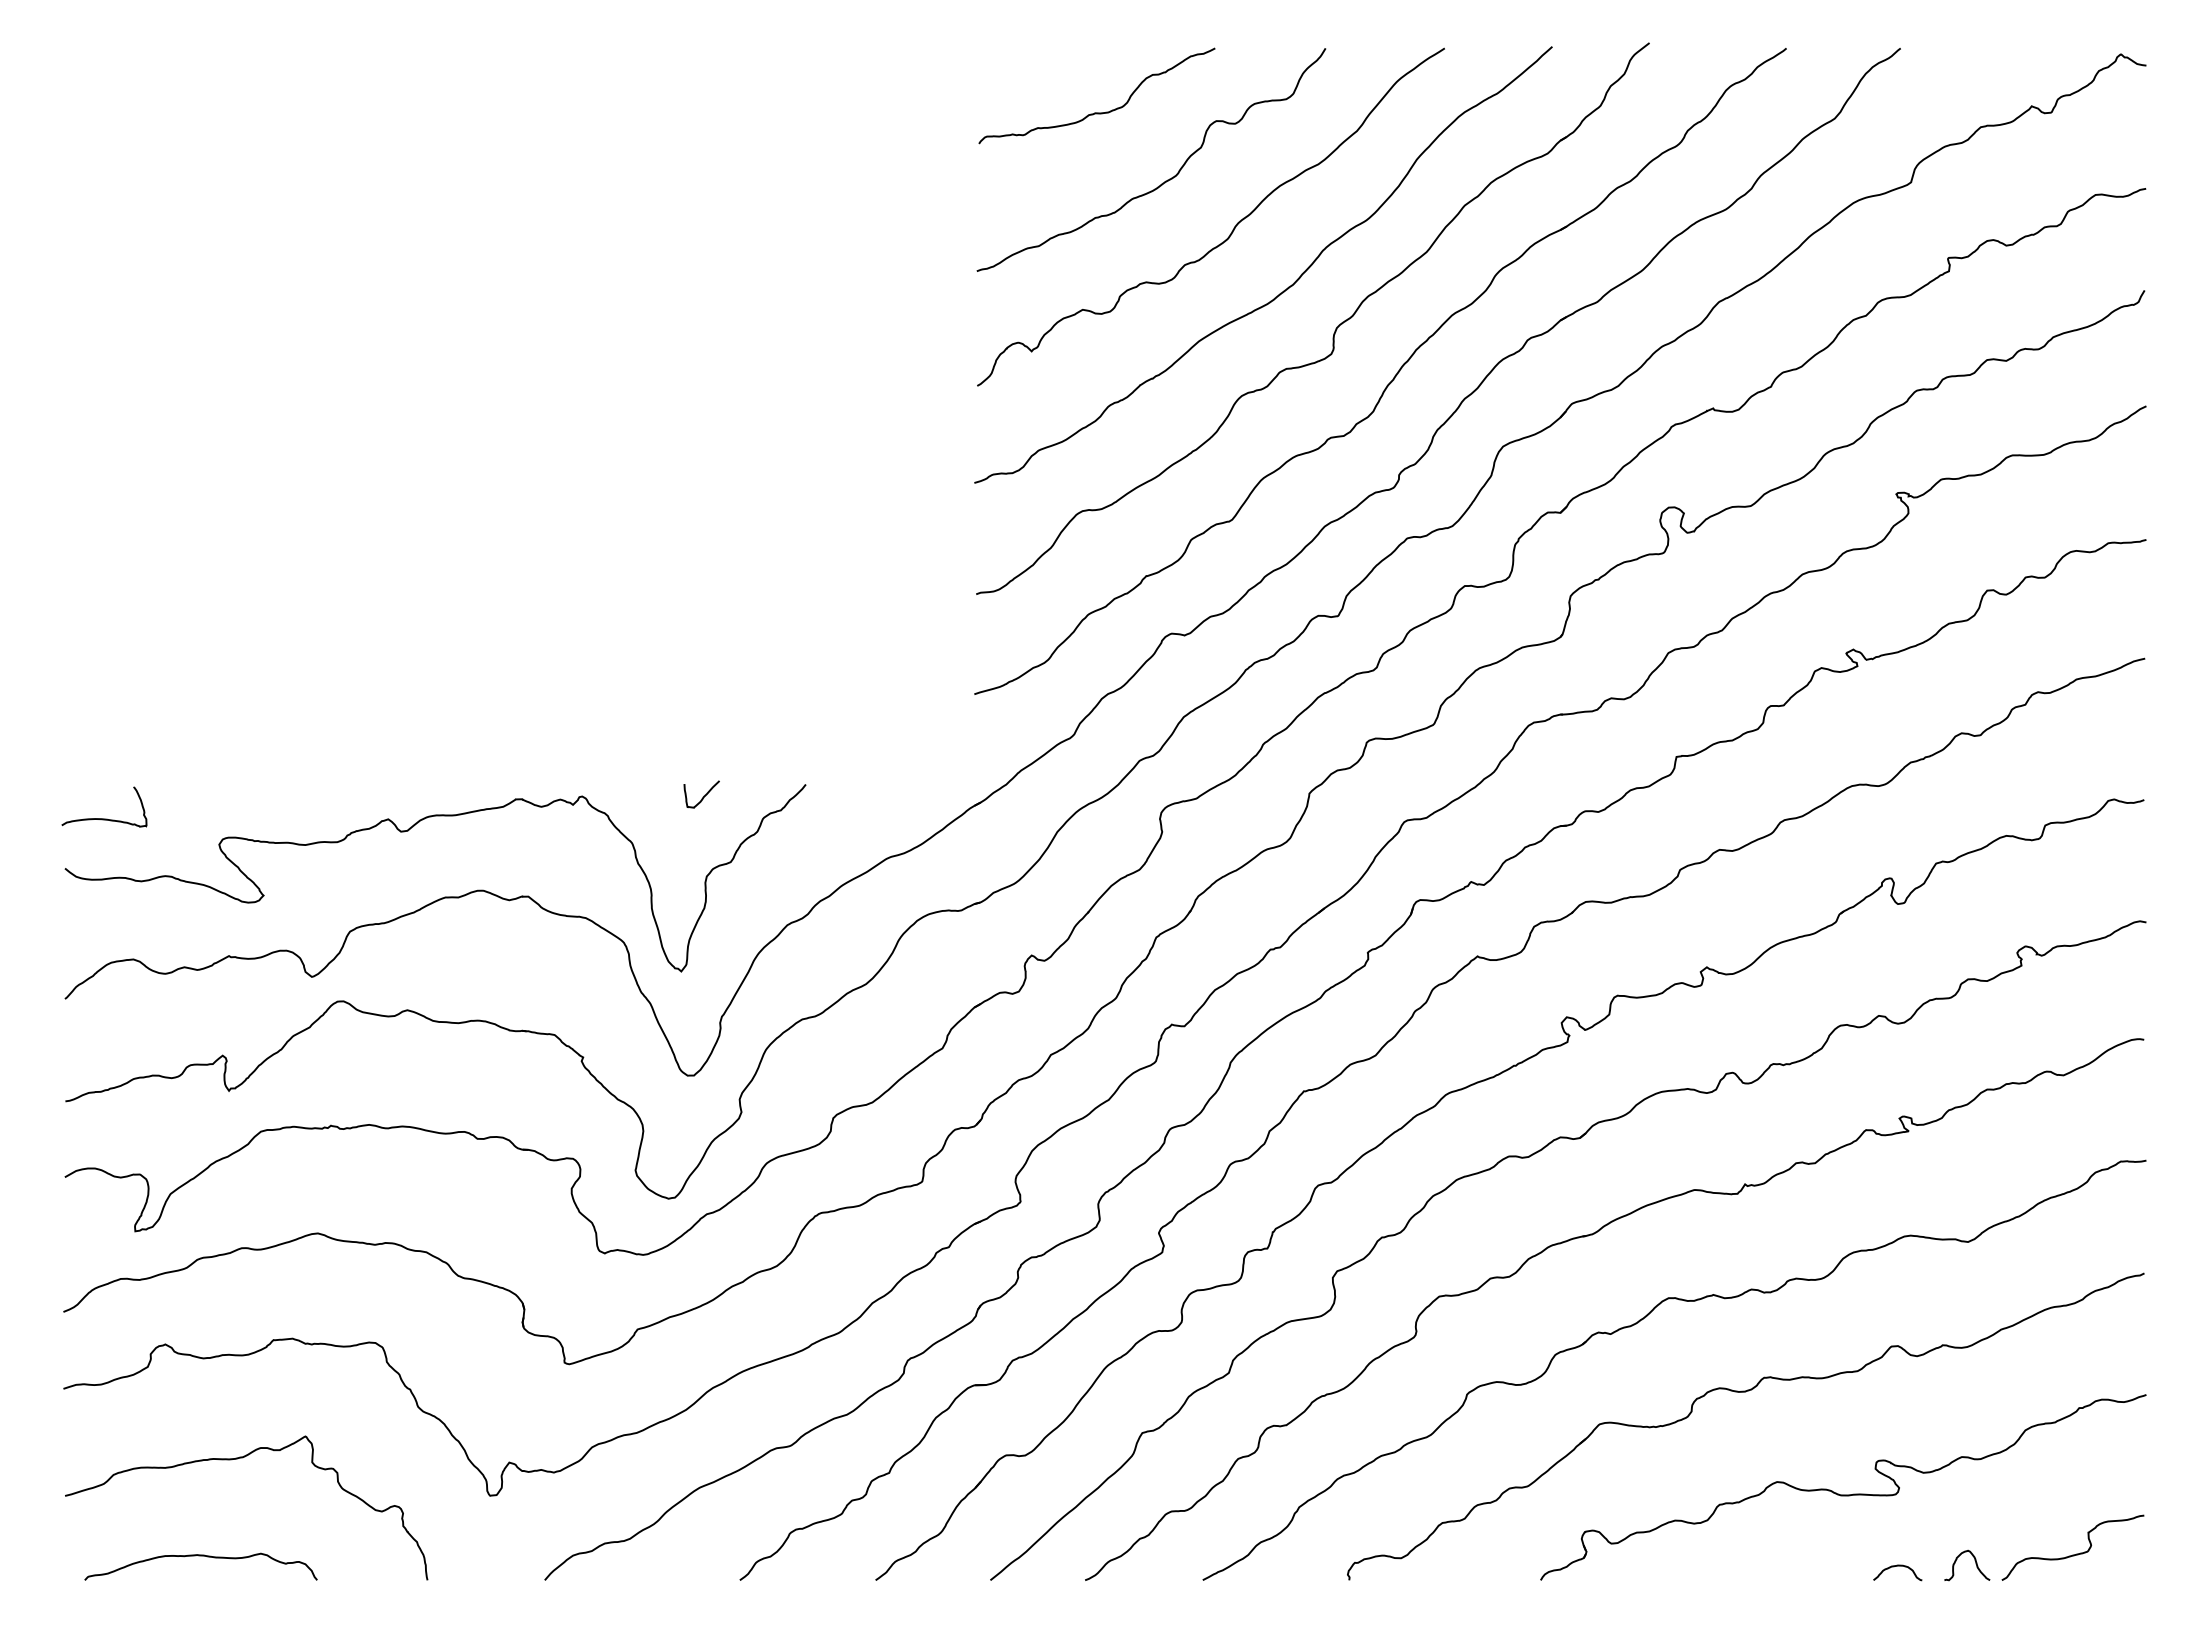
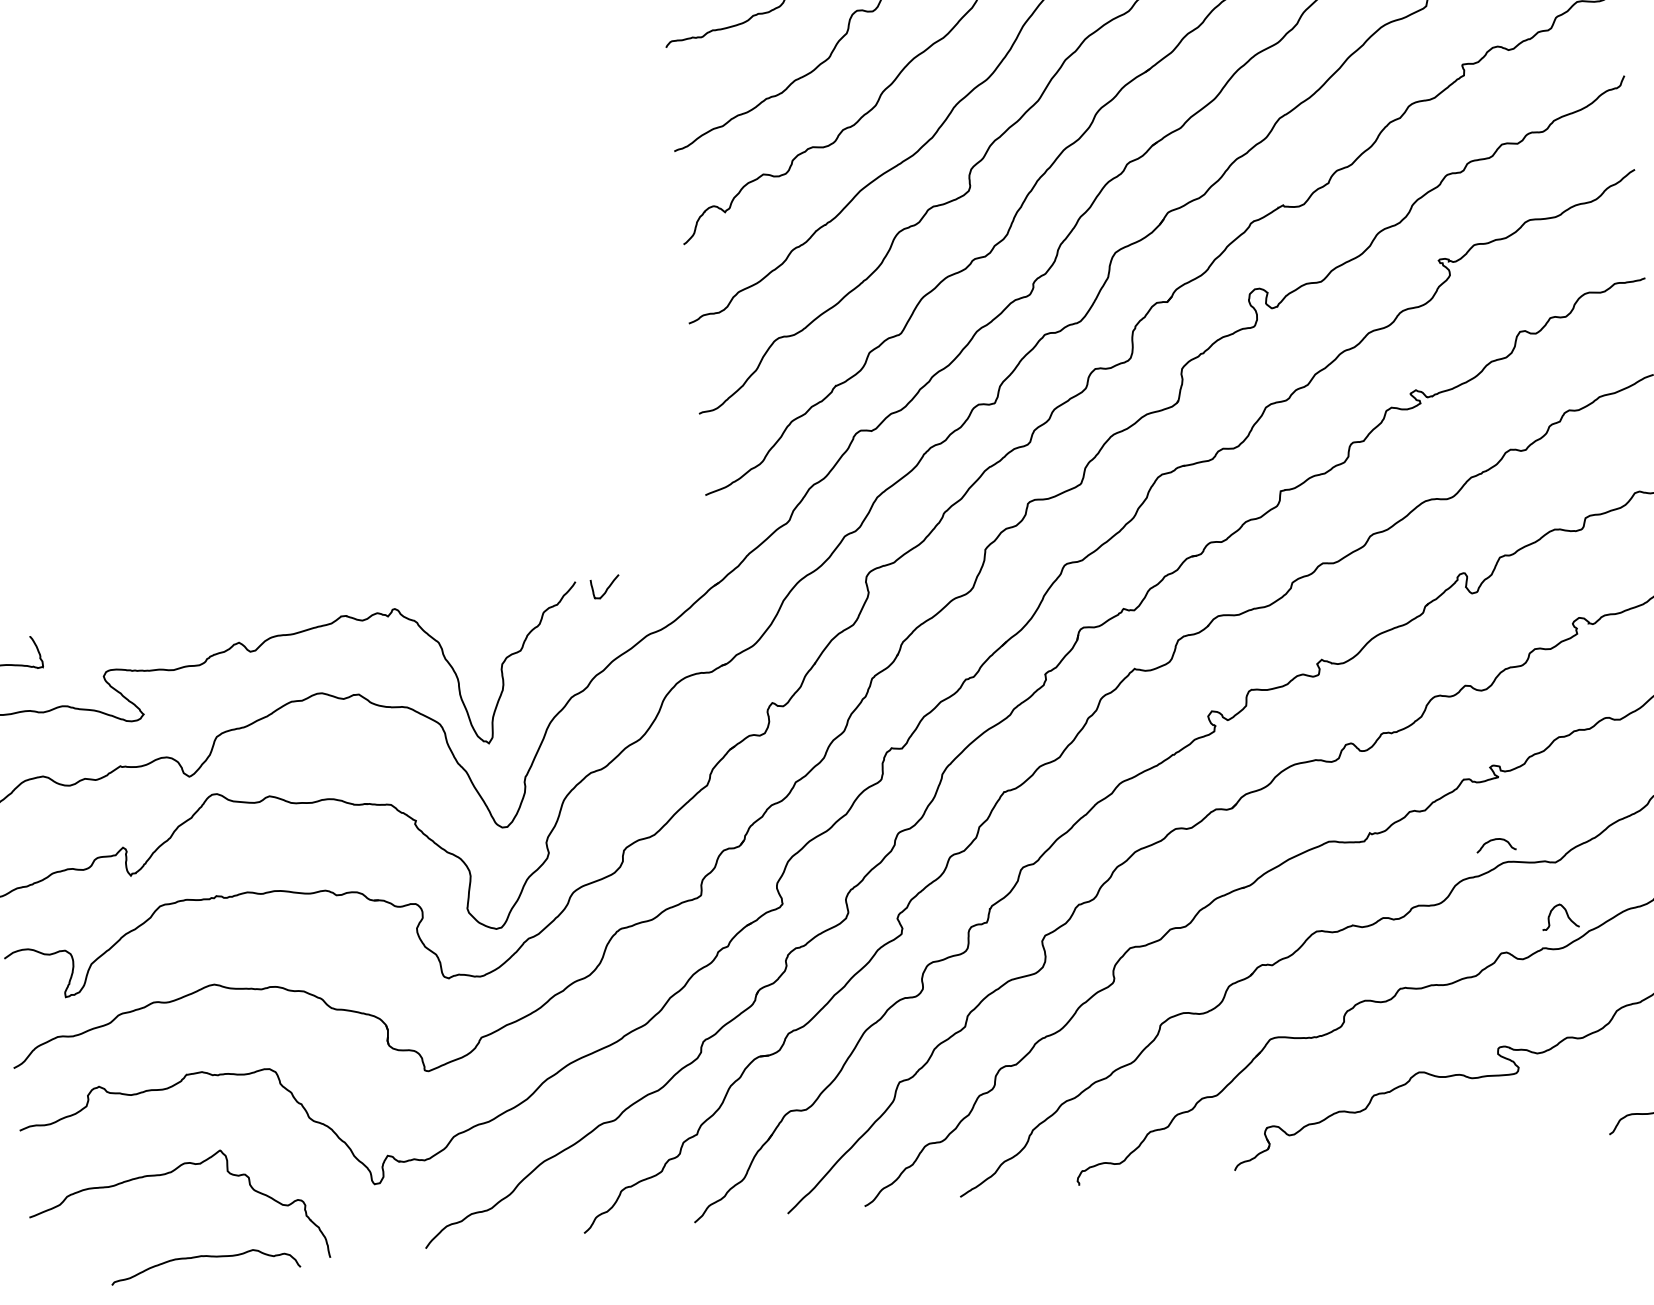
curve: (703, 796) -> (607, 588), moved
curve: (200, 1556) -> (204, 1257), moved
curve: (1975, 1564) -> (1566, 915), moved
curve: (1894, 1567) -> (1493, 841), moved

